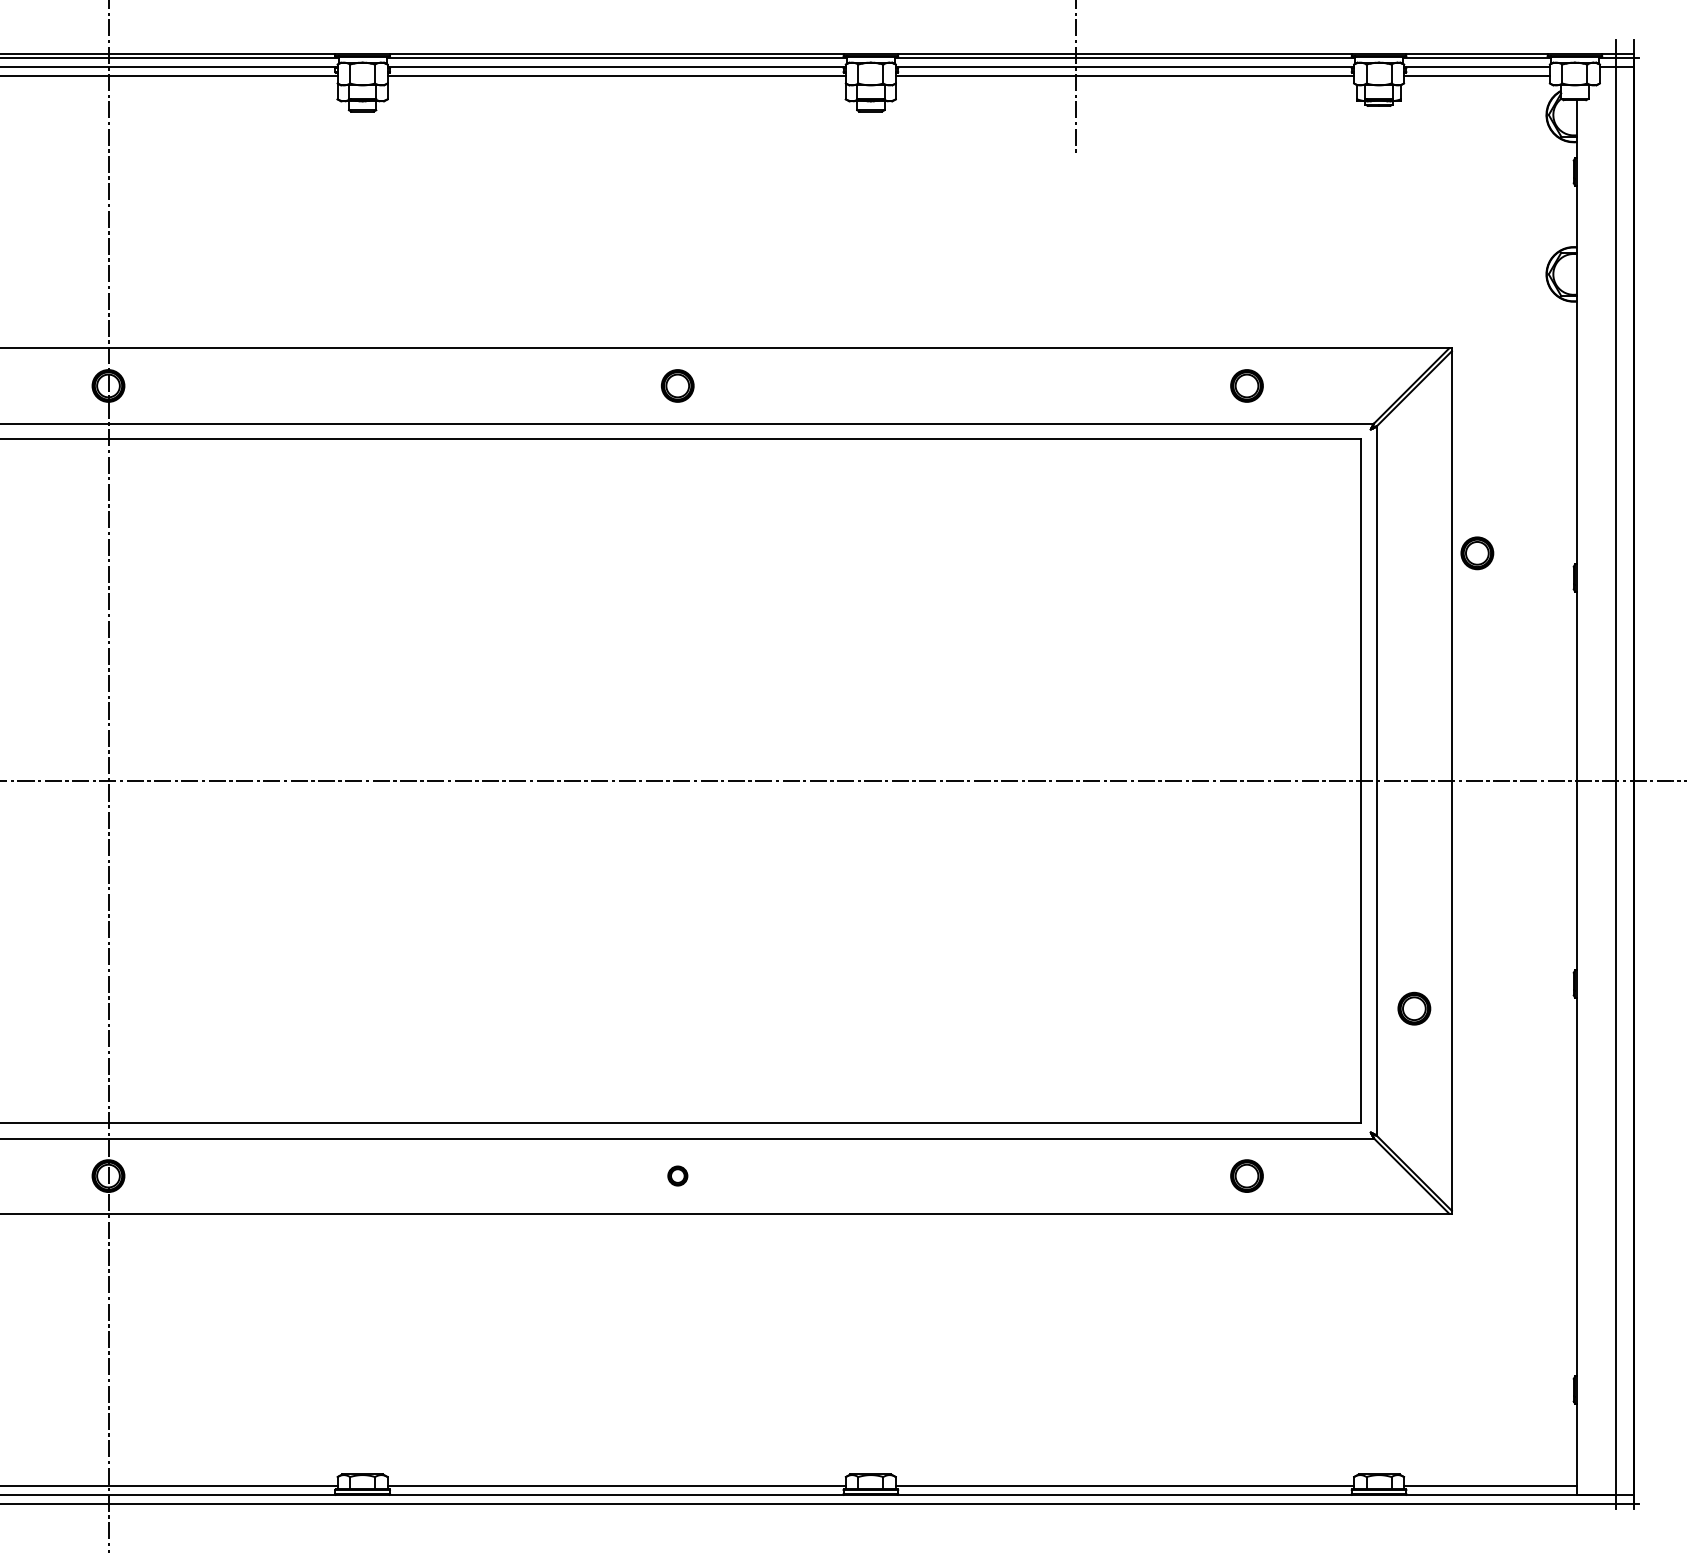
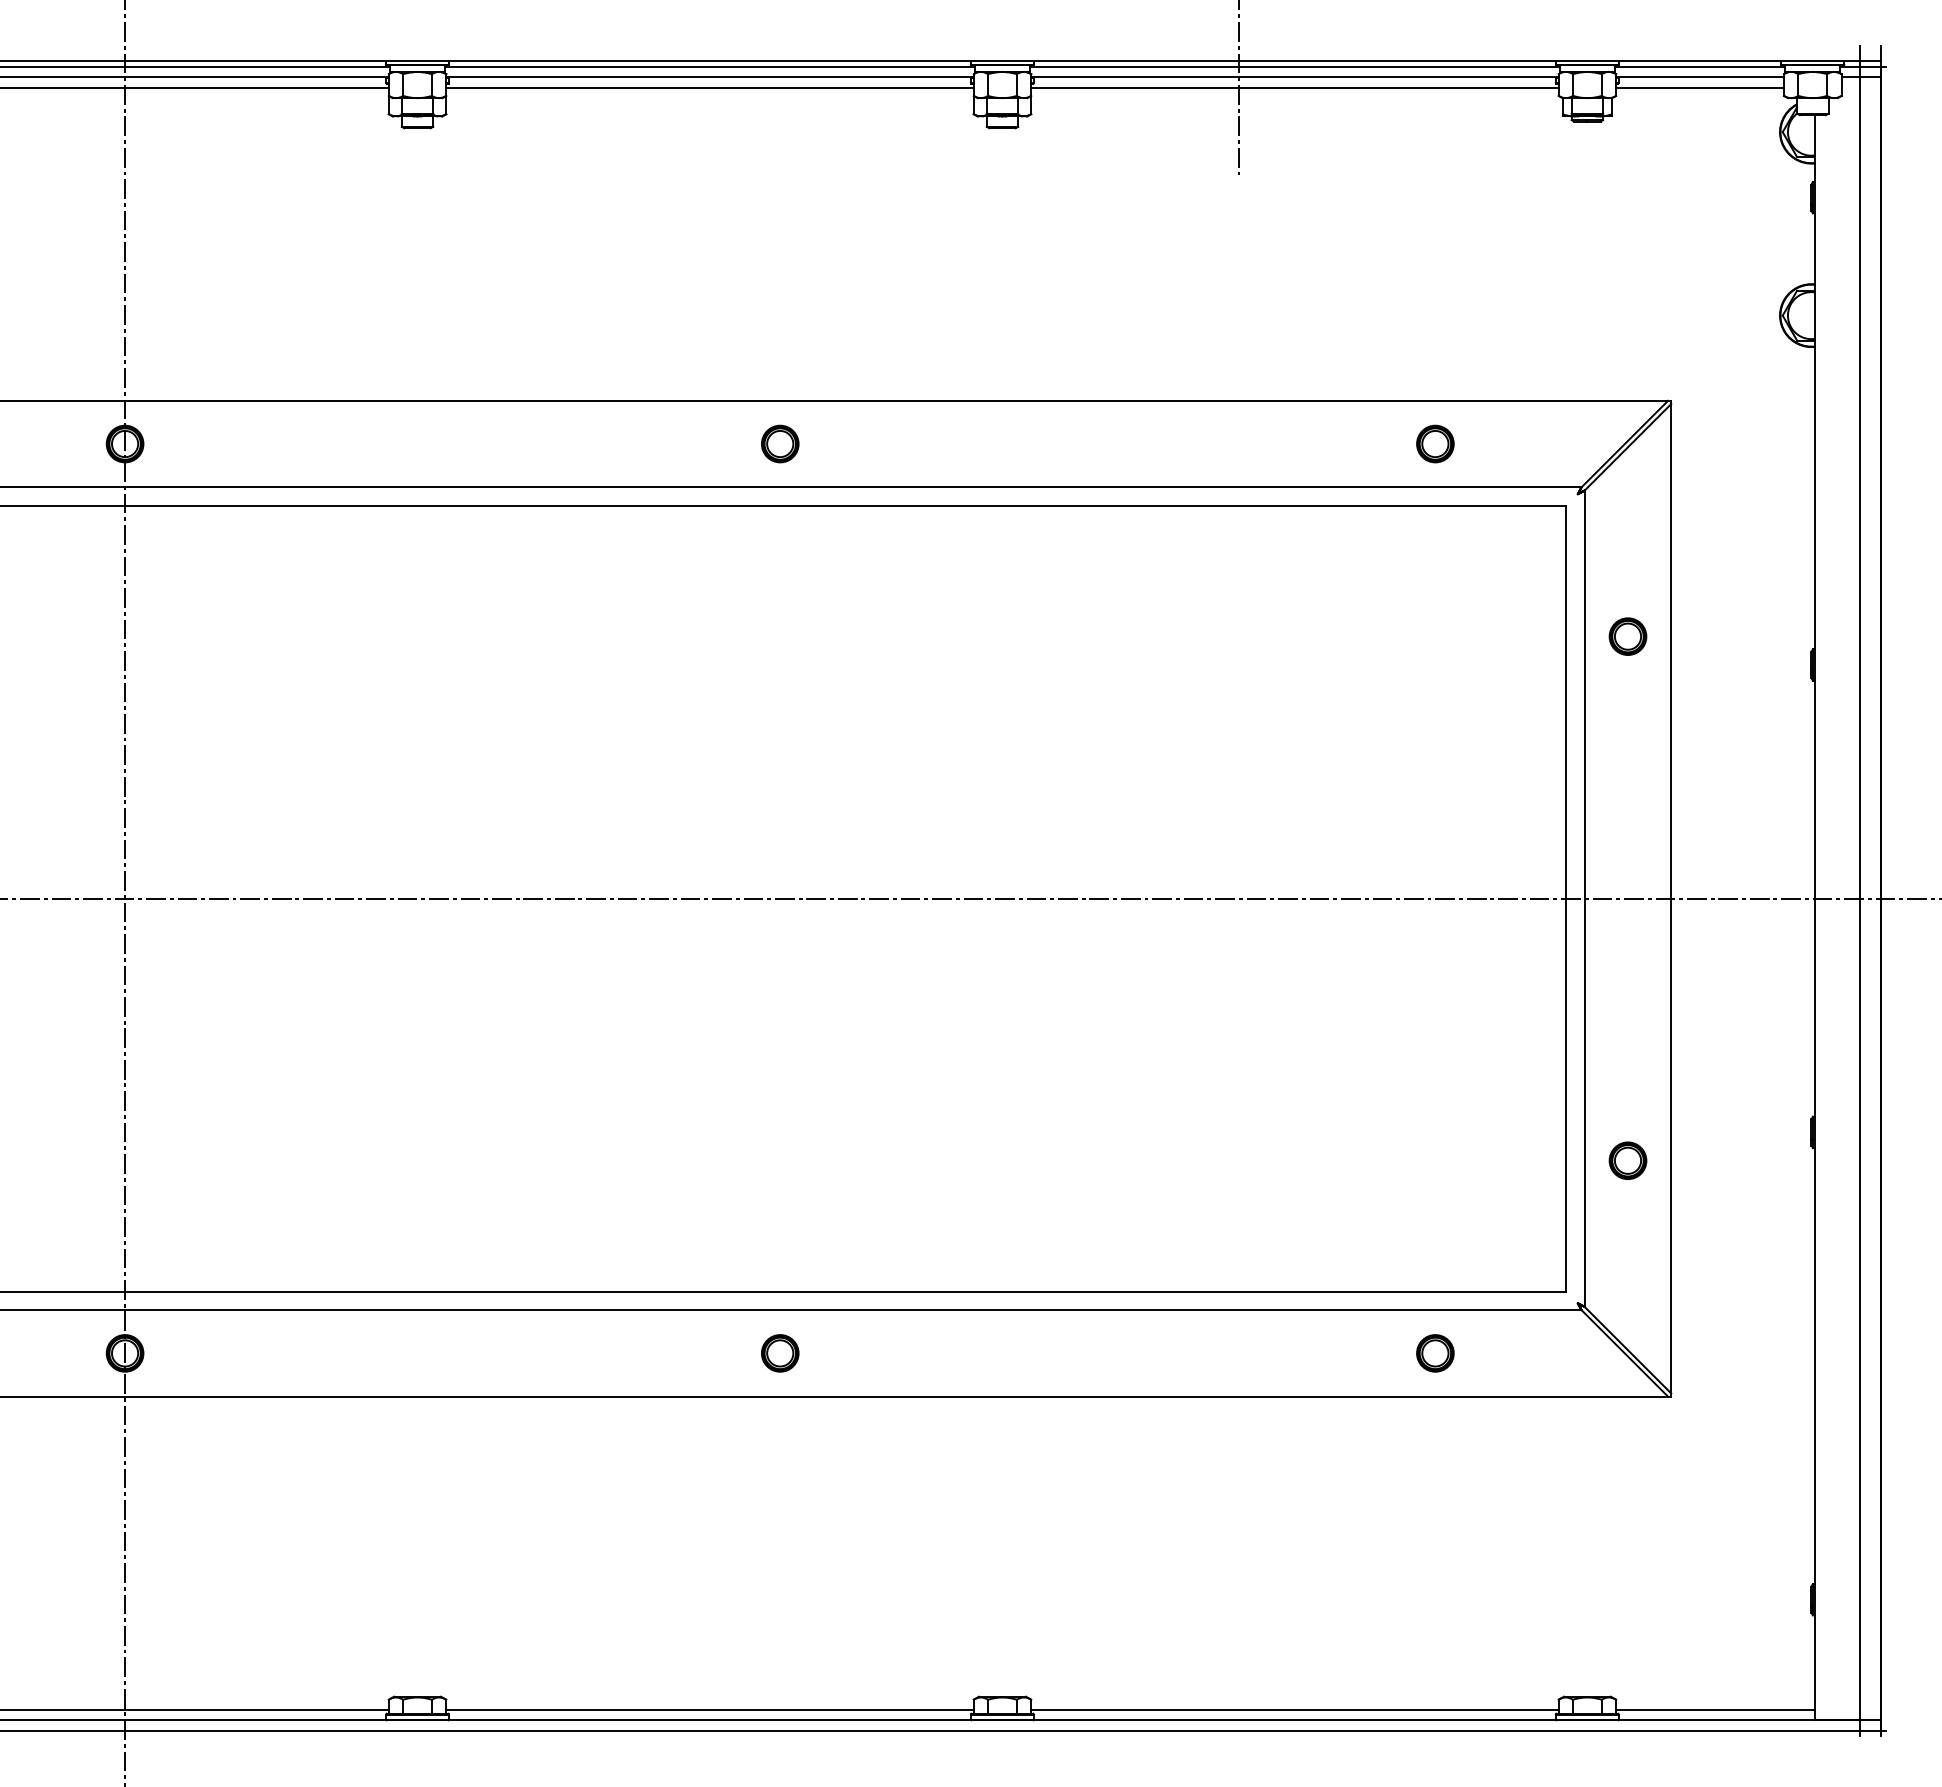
part: (1477, 553) -> (1628, 636), moved
part: (677, 1175) -> (779, 1352), size x1.67

